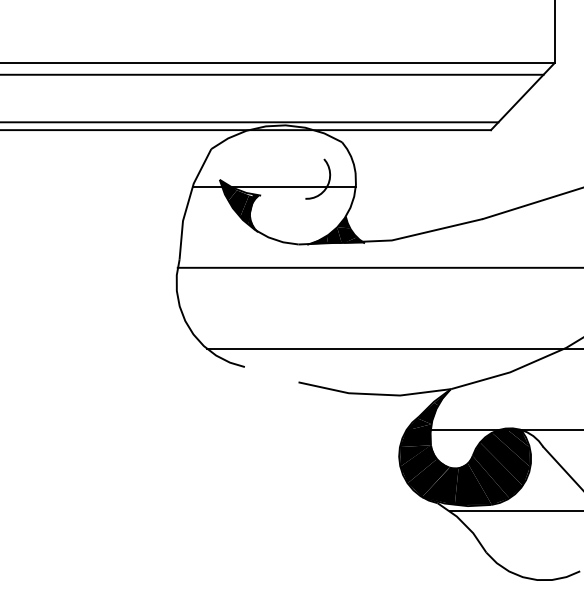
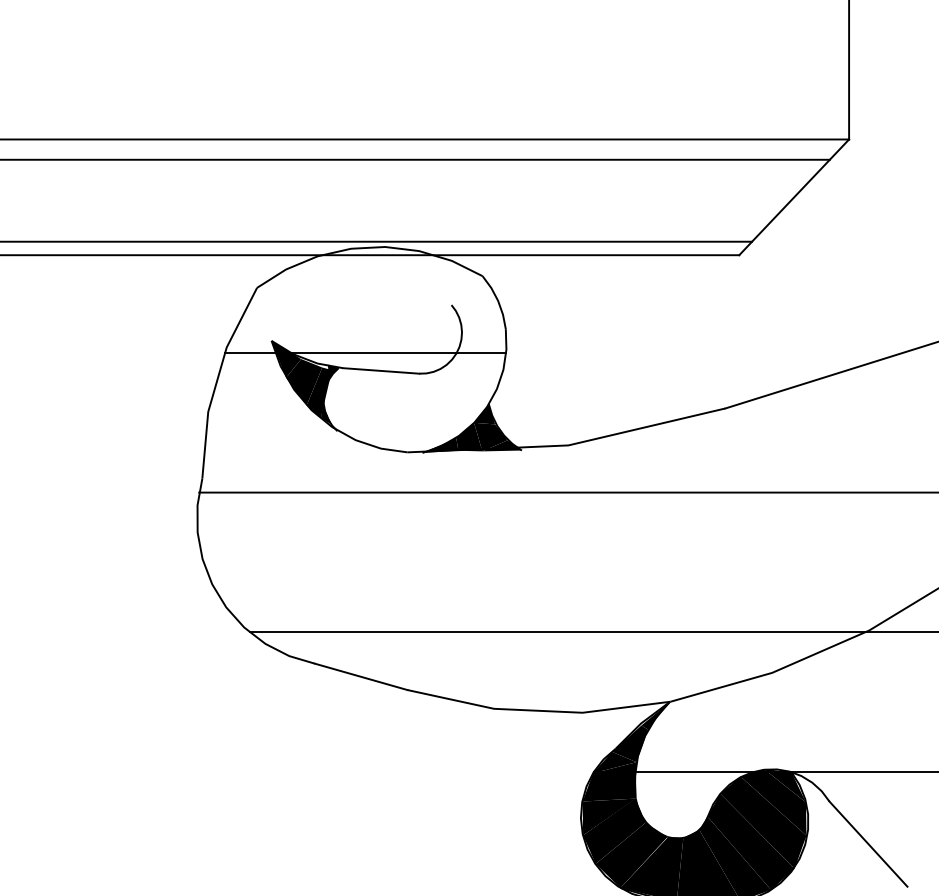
line: (283, 196) -> (381, 369), added
line: (271, 374) -> (360, 676), added

